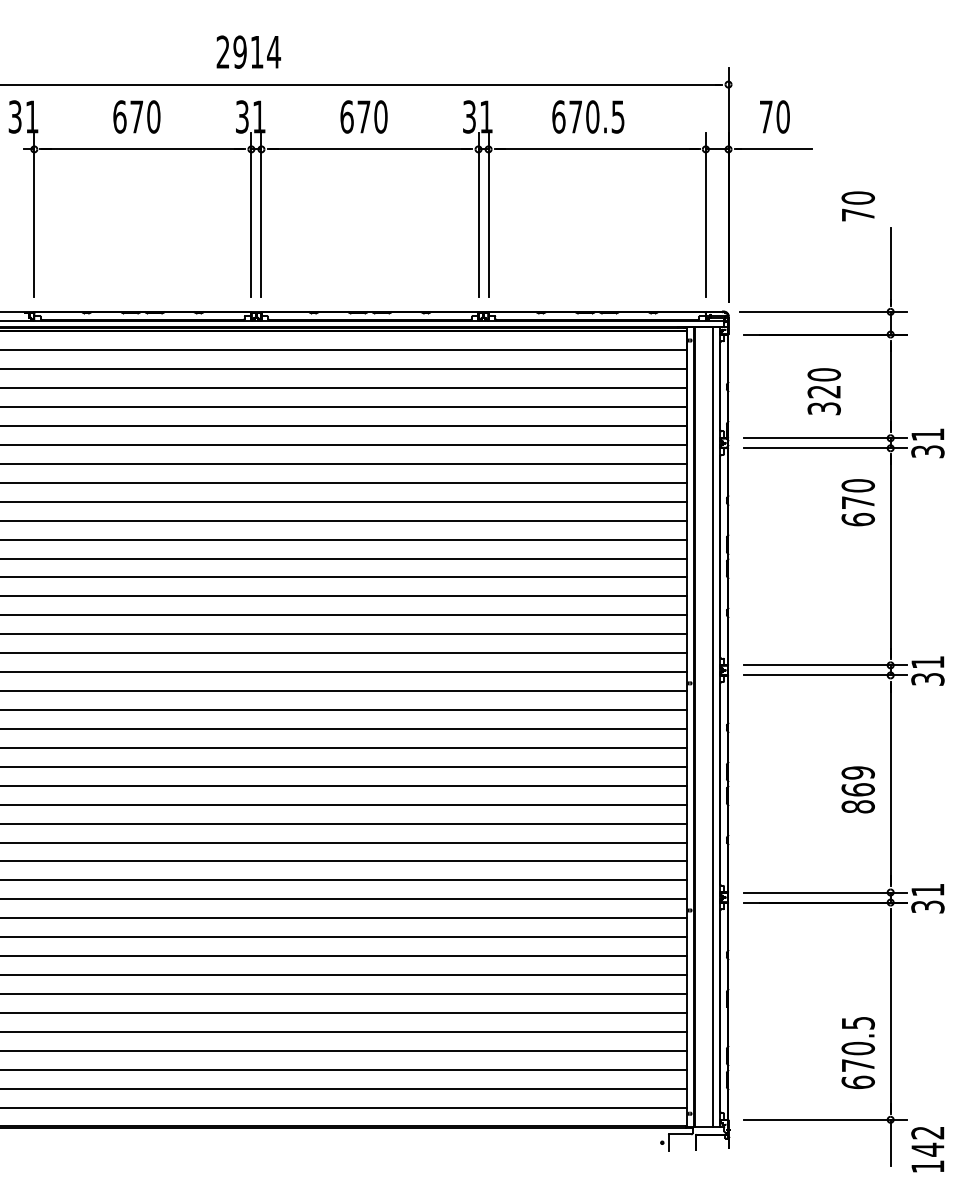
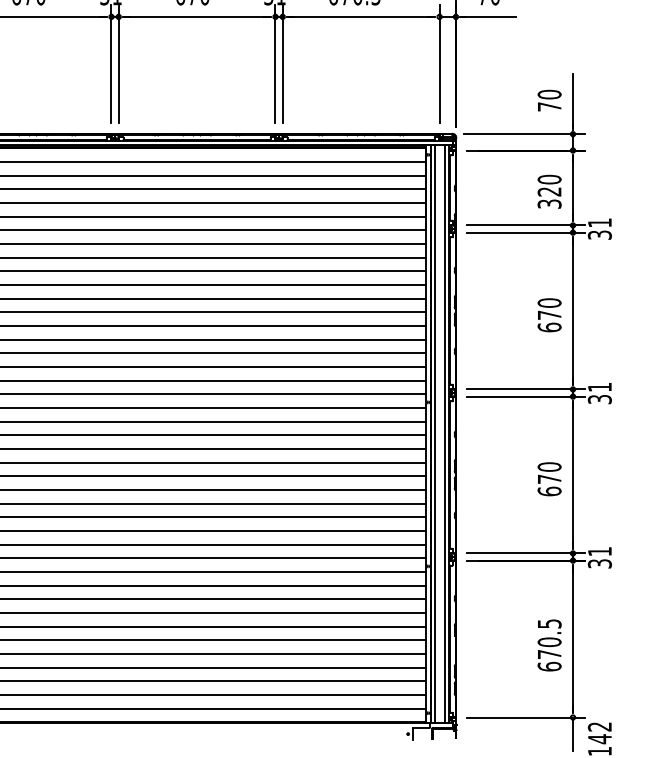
text: (857, 206) -> (549, 100), moved
text: (823, 391) -> (549, 191), moved
text: (857, 502) -> (549, 315), moved
line: (699, 726) -> (435, 433), added
text: (857, 789) -> (549, 479), 869 -> 670
text: (857, 1052) -> (549, 645), moved

